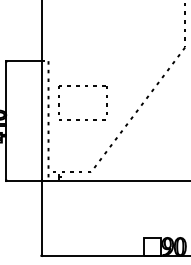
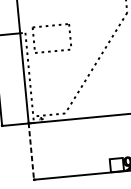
part: (79, 86) -> (48, 26), moved
line: (41, 218) -> (31, 151), solid -> dashed

